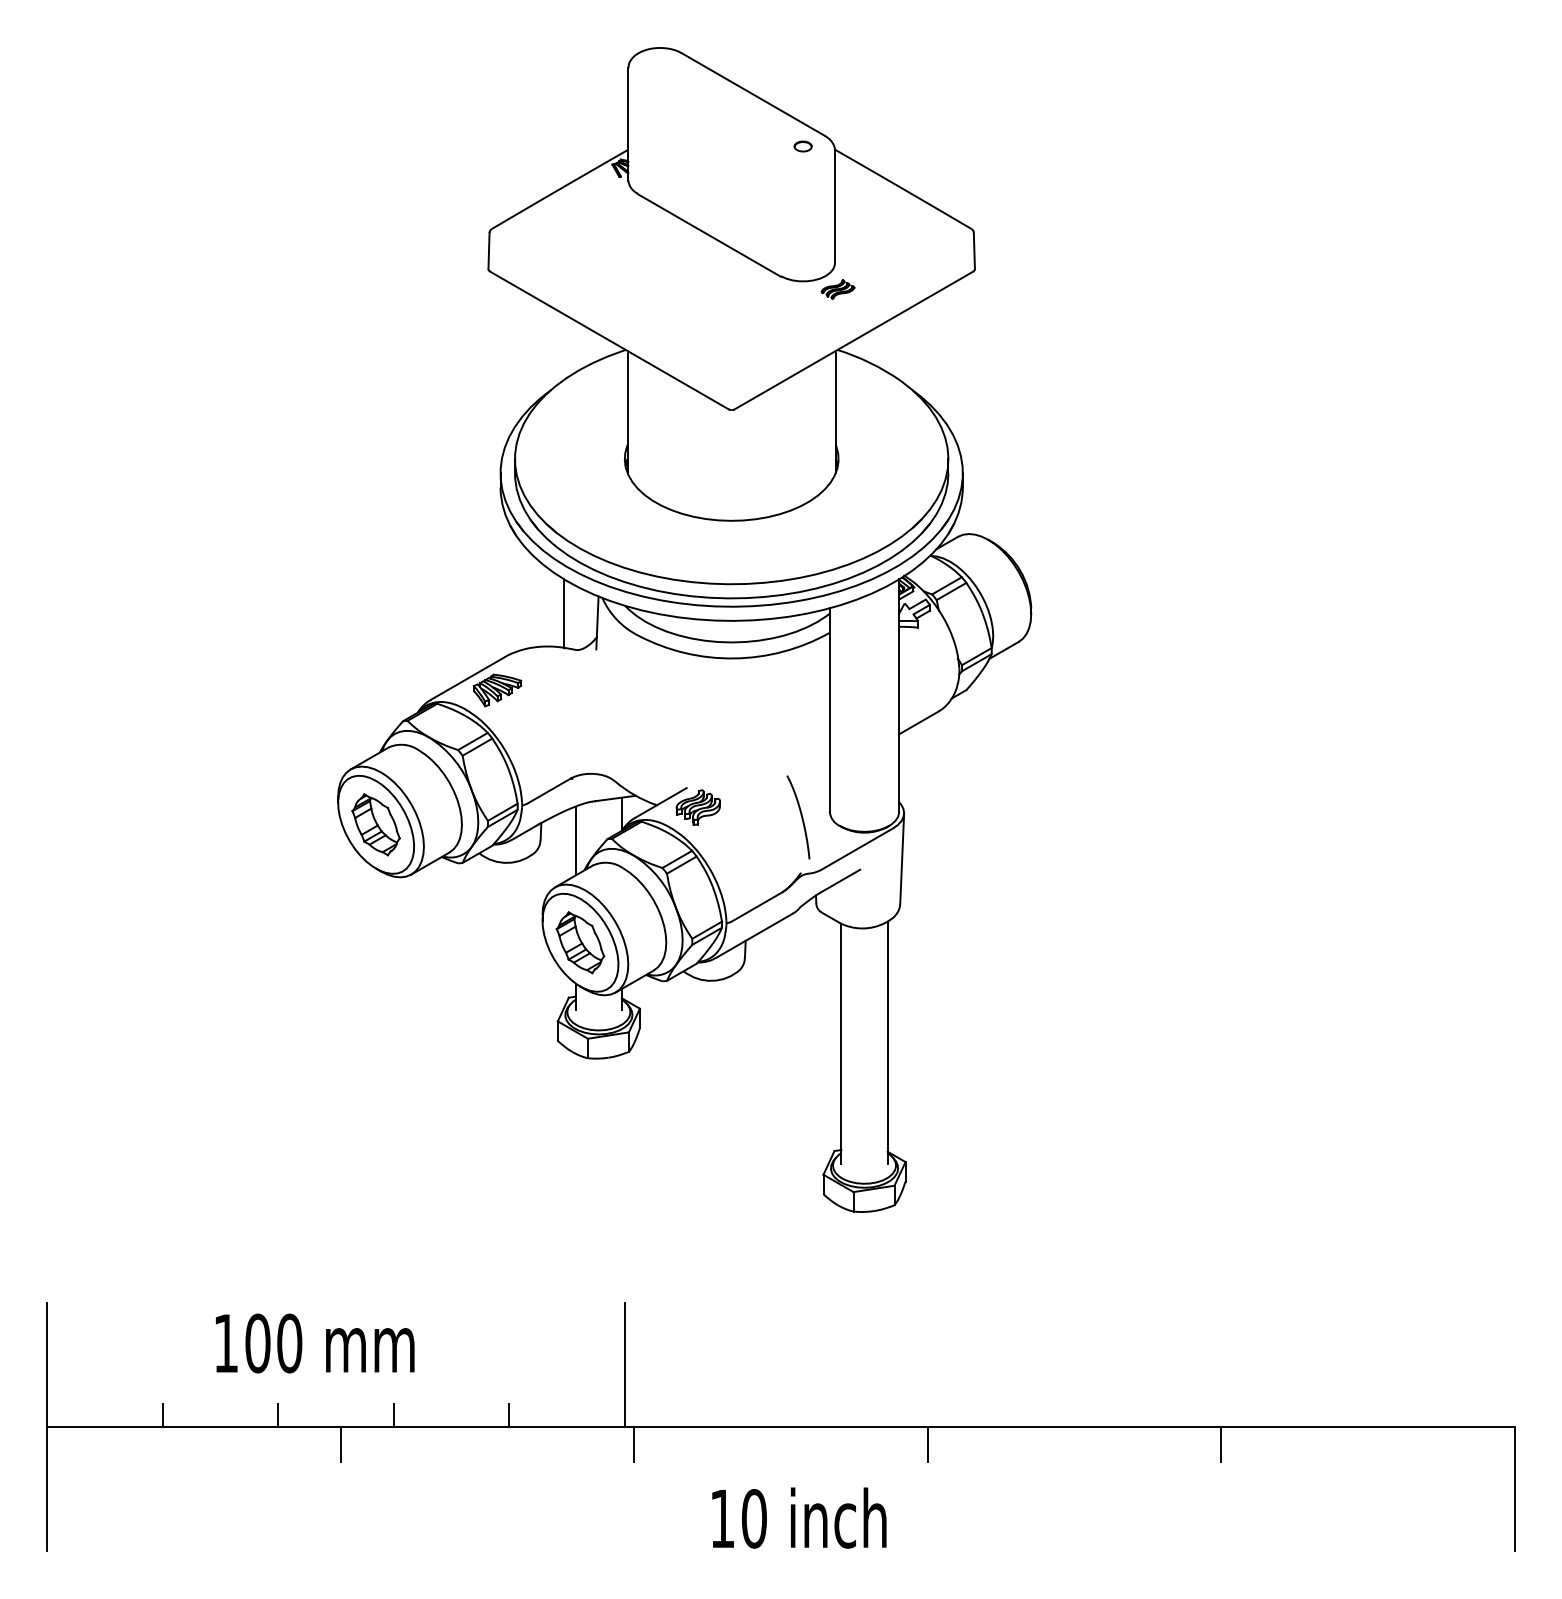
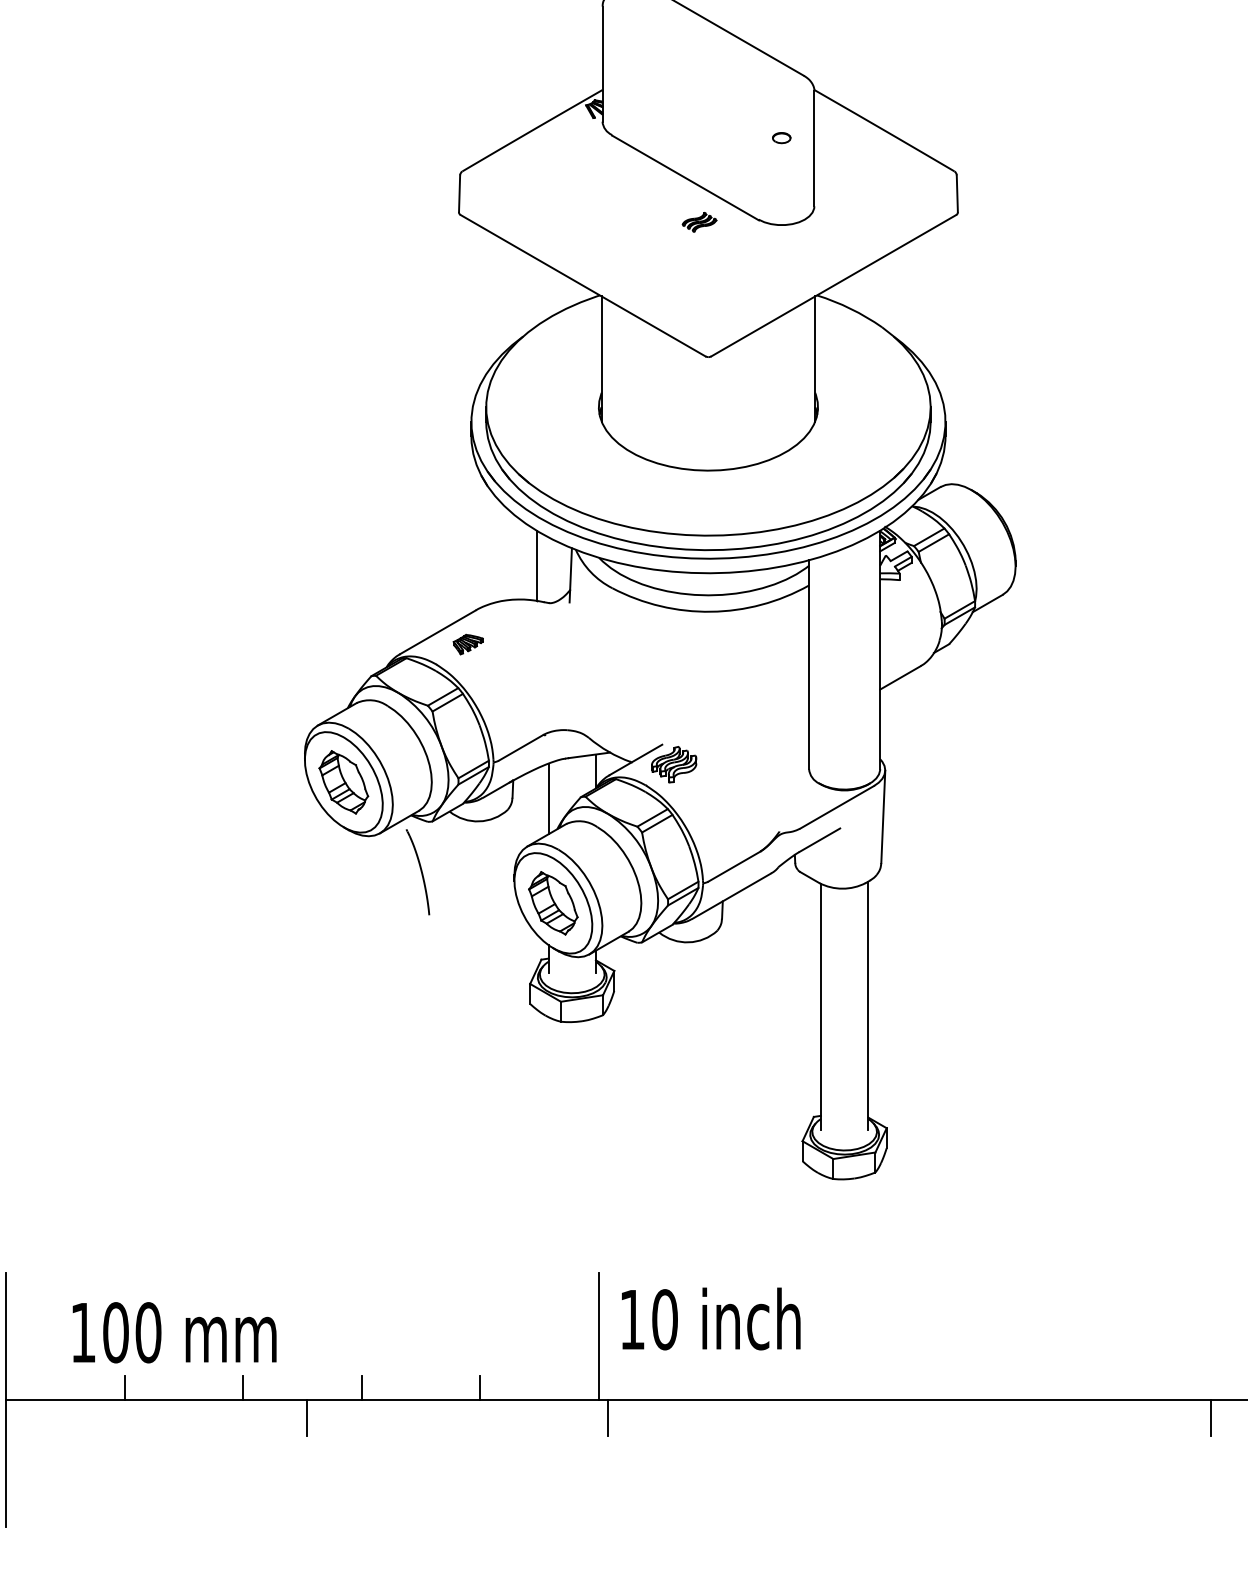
part: (802, 146) -> (781, 138), moved
part: (837, 289) -> (699, 222), moved
part: (497, 690) -> (468, 644), size x0.6
part: (798, 817) -> (418, 872), moved
text: (315, 1343) -> (174, 1332), moved
line: (927, 1444) -> (909, 1417), removed
text: (799, 1517) -> (711, 1318), moved

